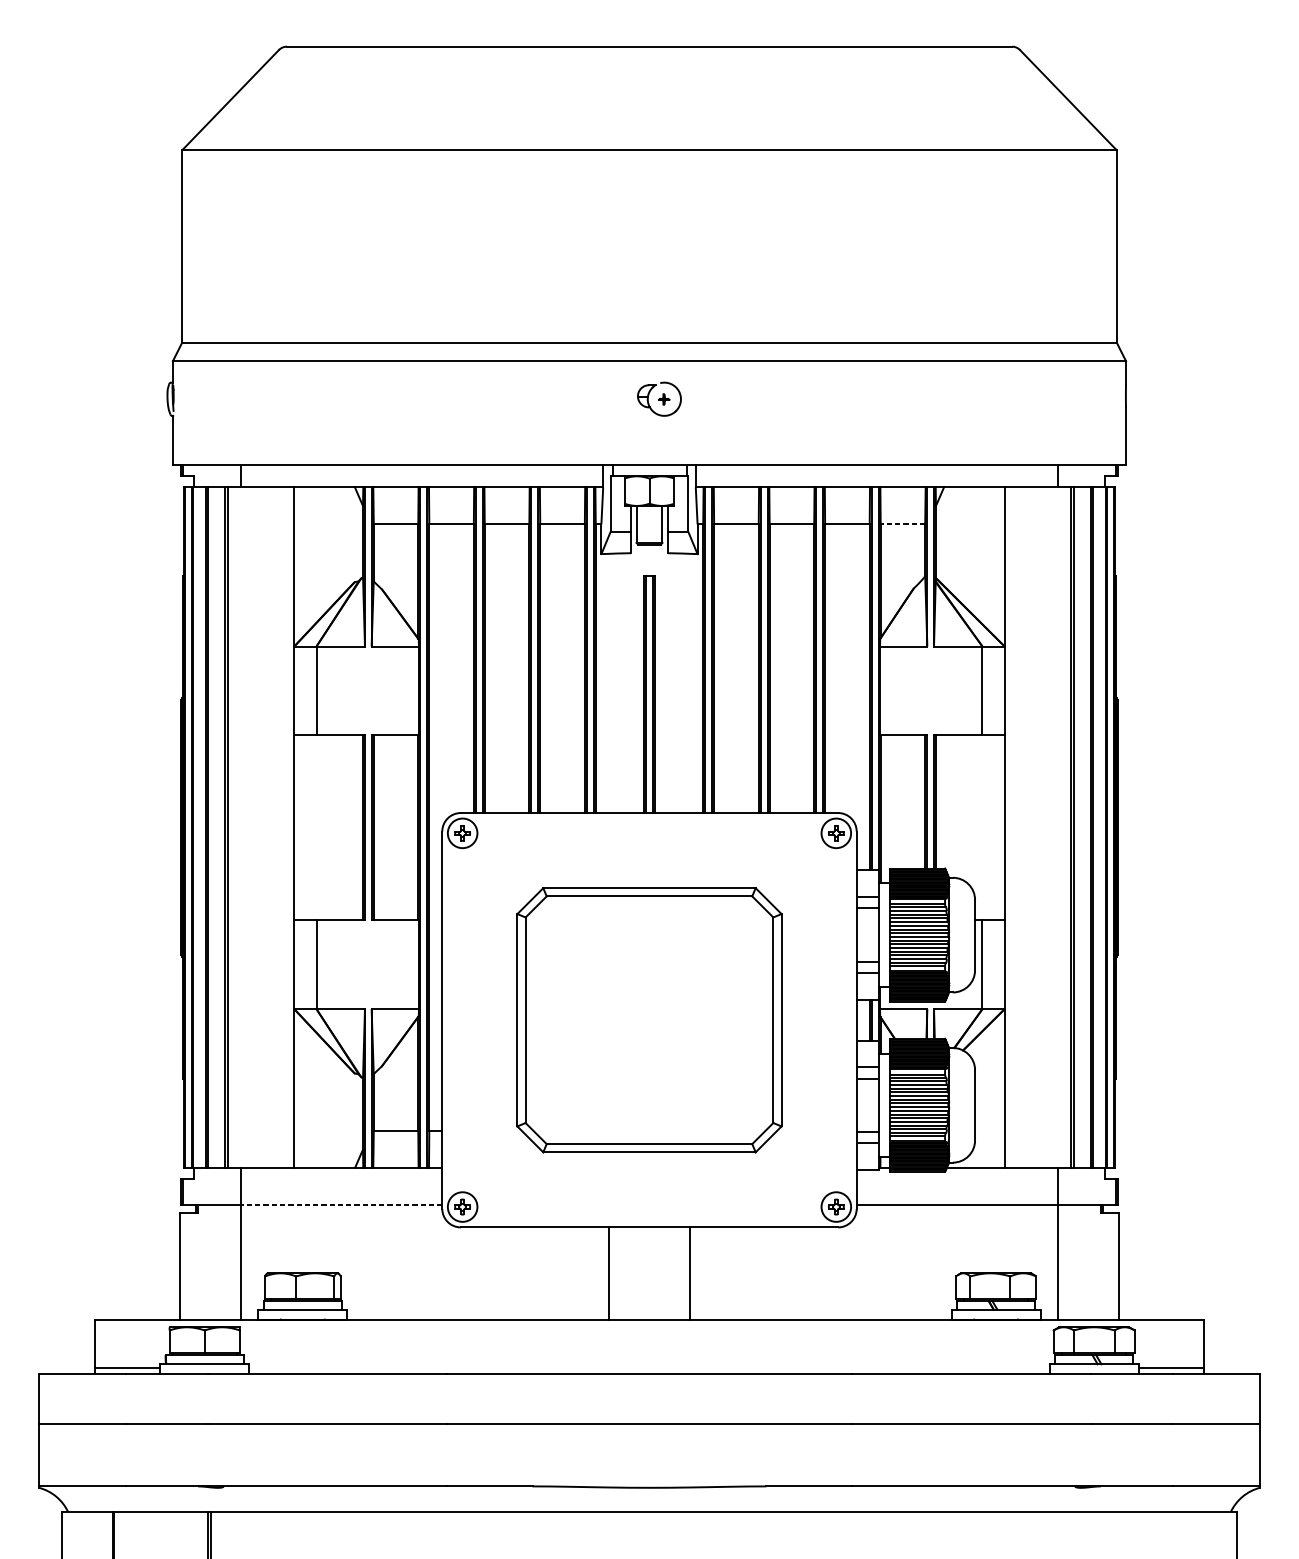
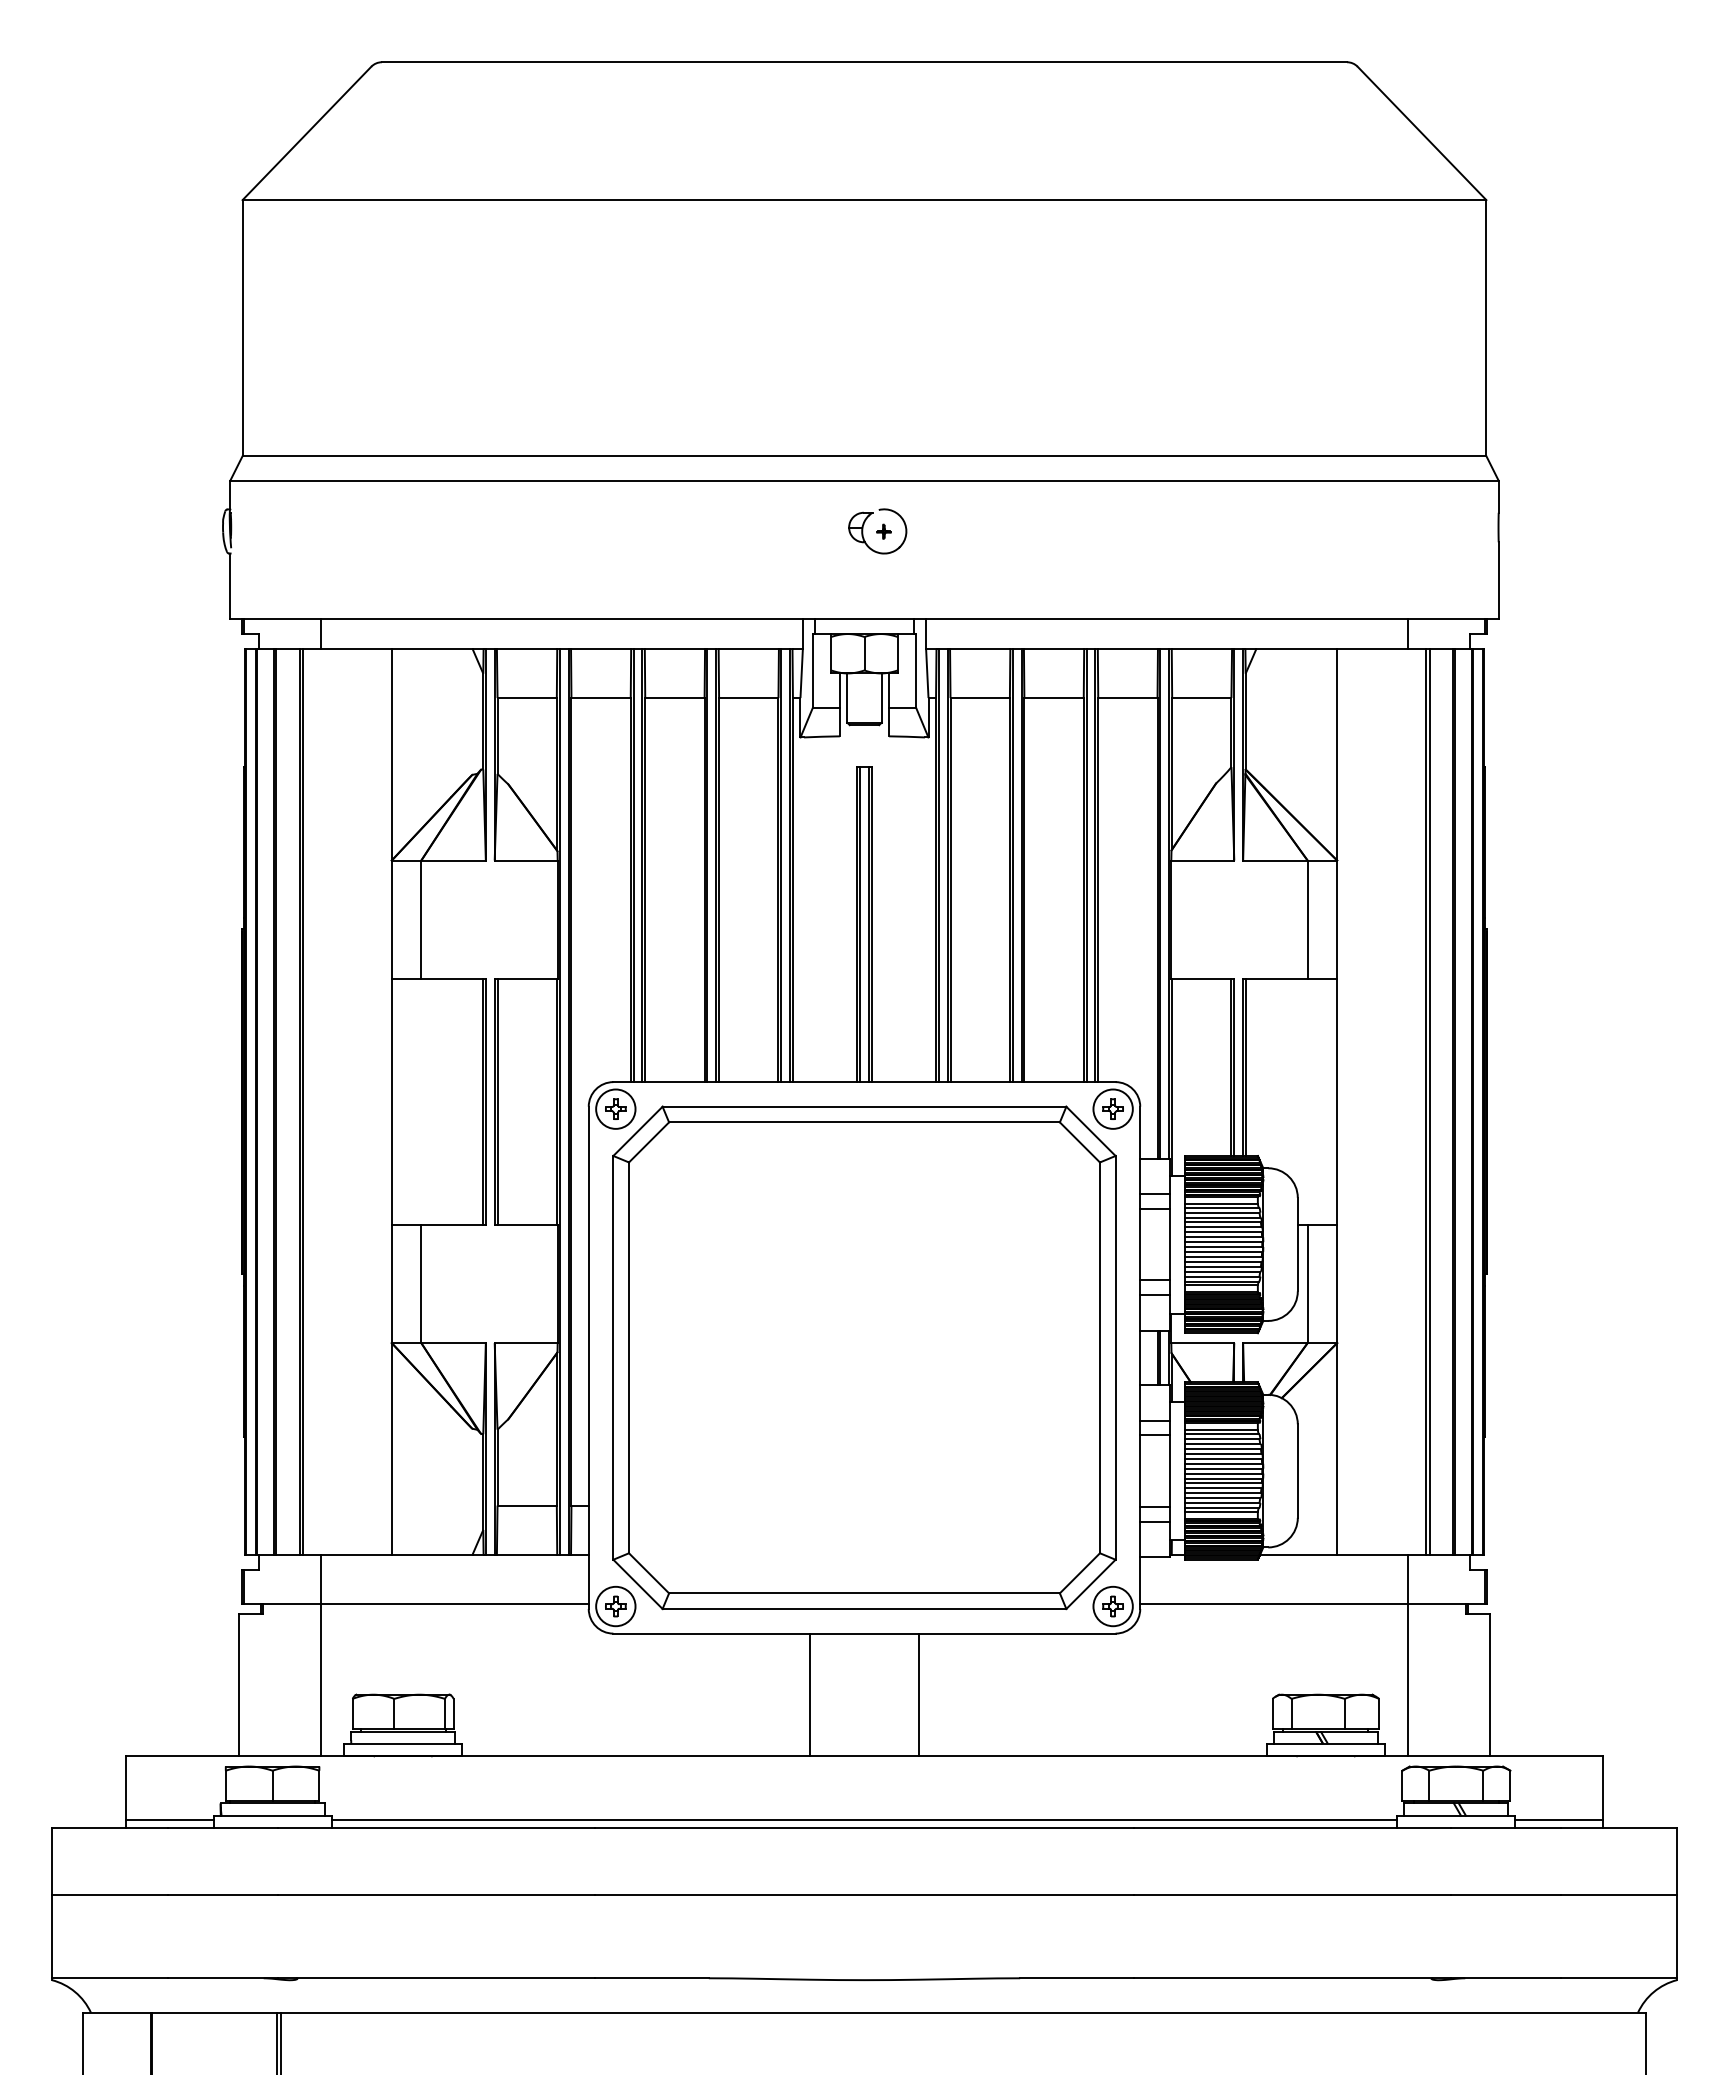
line: (902, 524) -> (1201, 698), dashed -> solid
part: (649, 1019) -> (864, 1357), size x1.43
line: (342, 1205) -> (455, 1604), dashed -> solid
line: (649, 1367) -> (864, 1820), added

